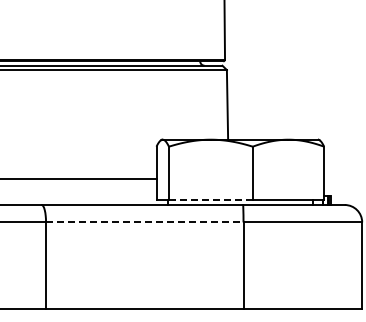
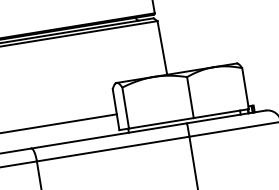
line: (210, 199) -> (161, 123), dashed -> solid
line: (144, 222) -> (112, 149), dashed -> solid

